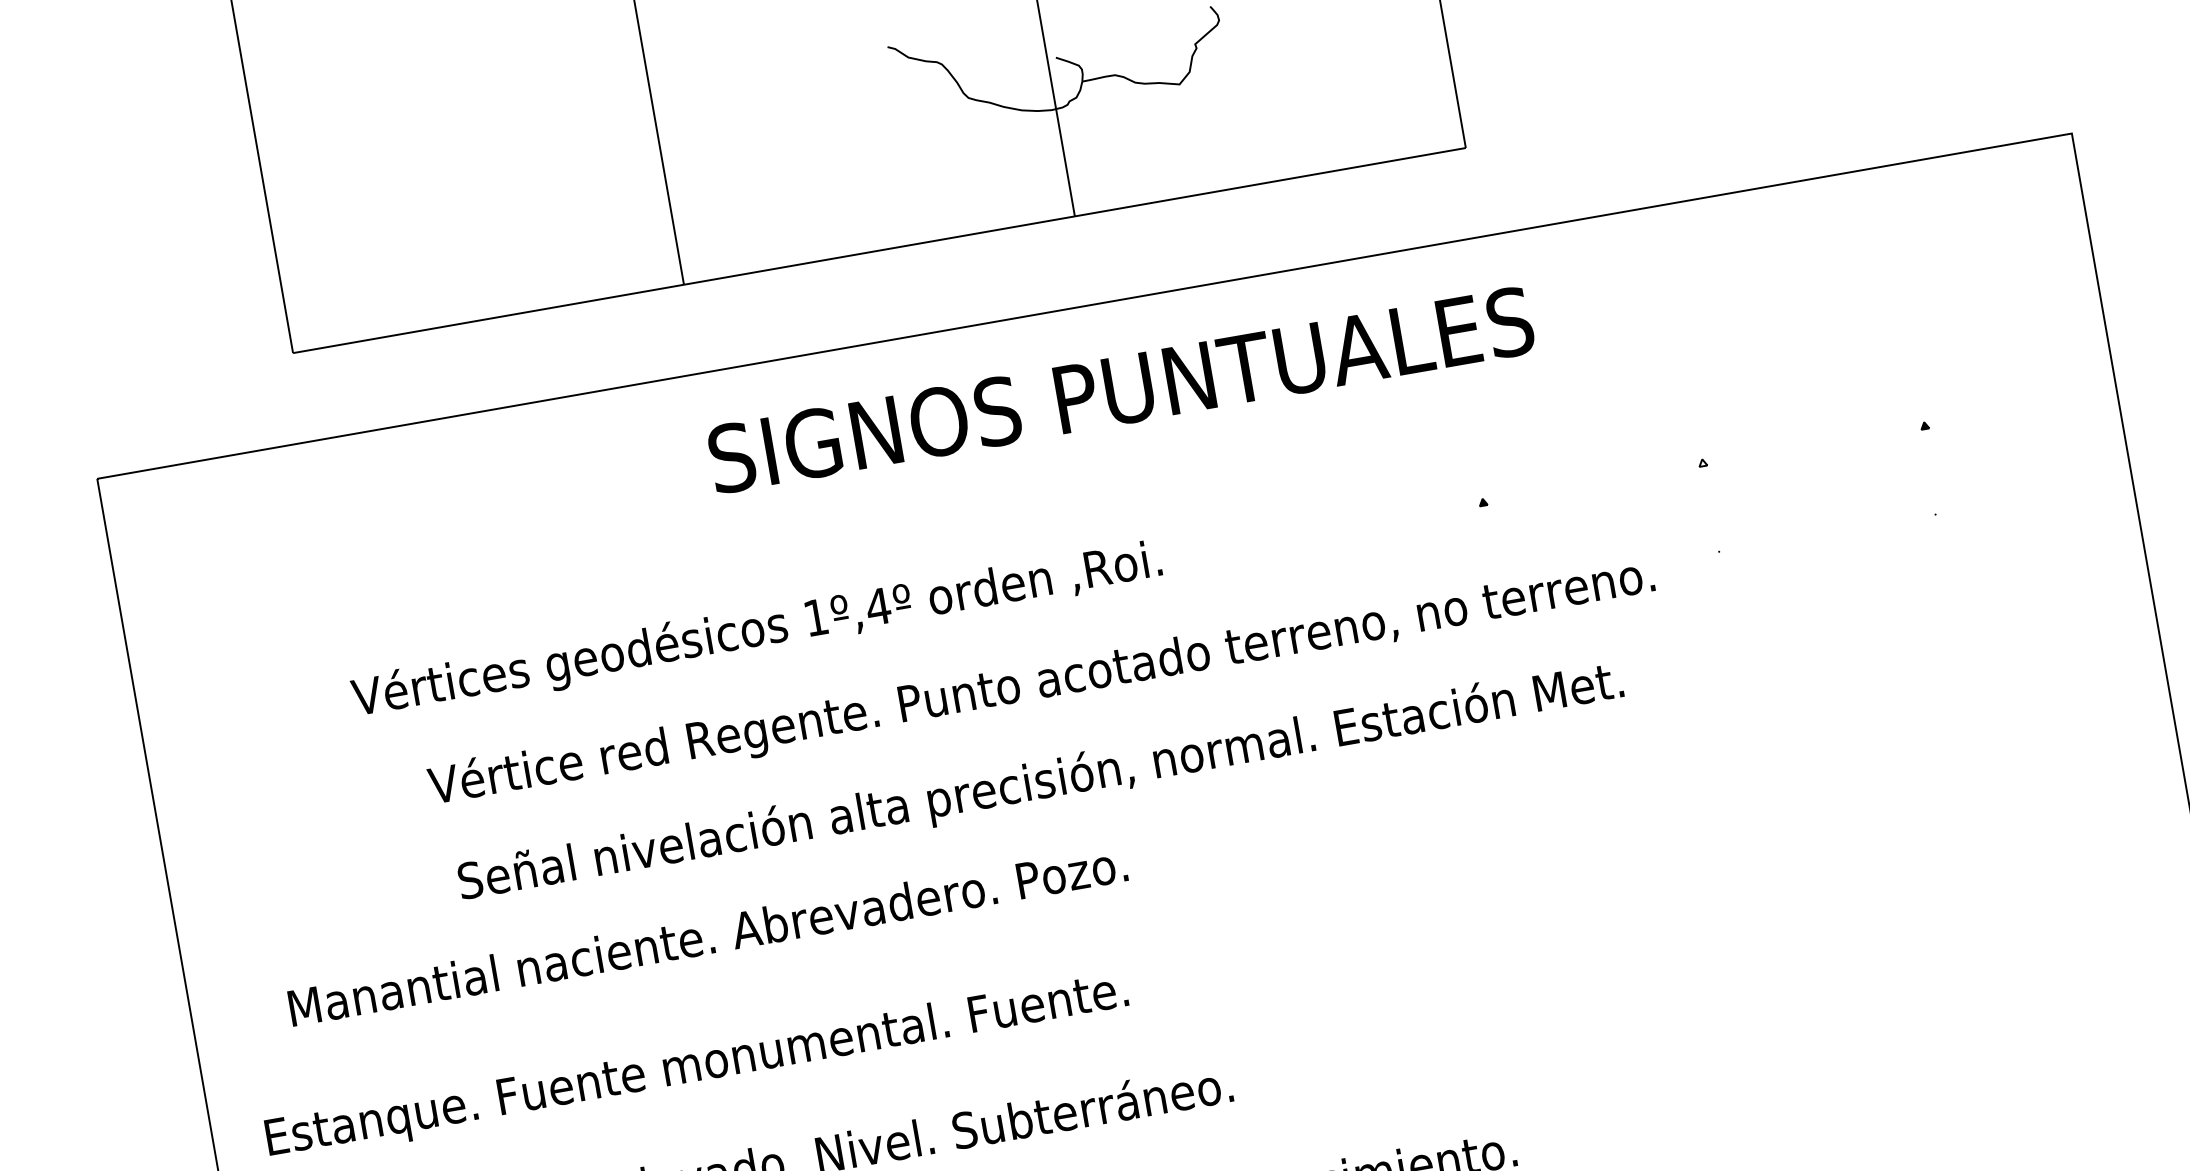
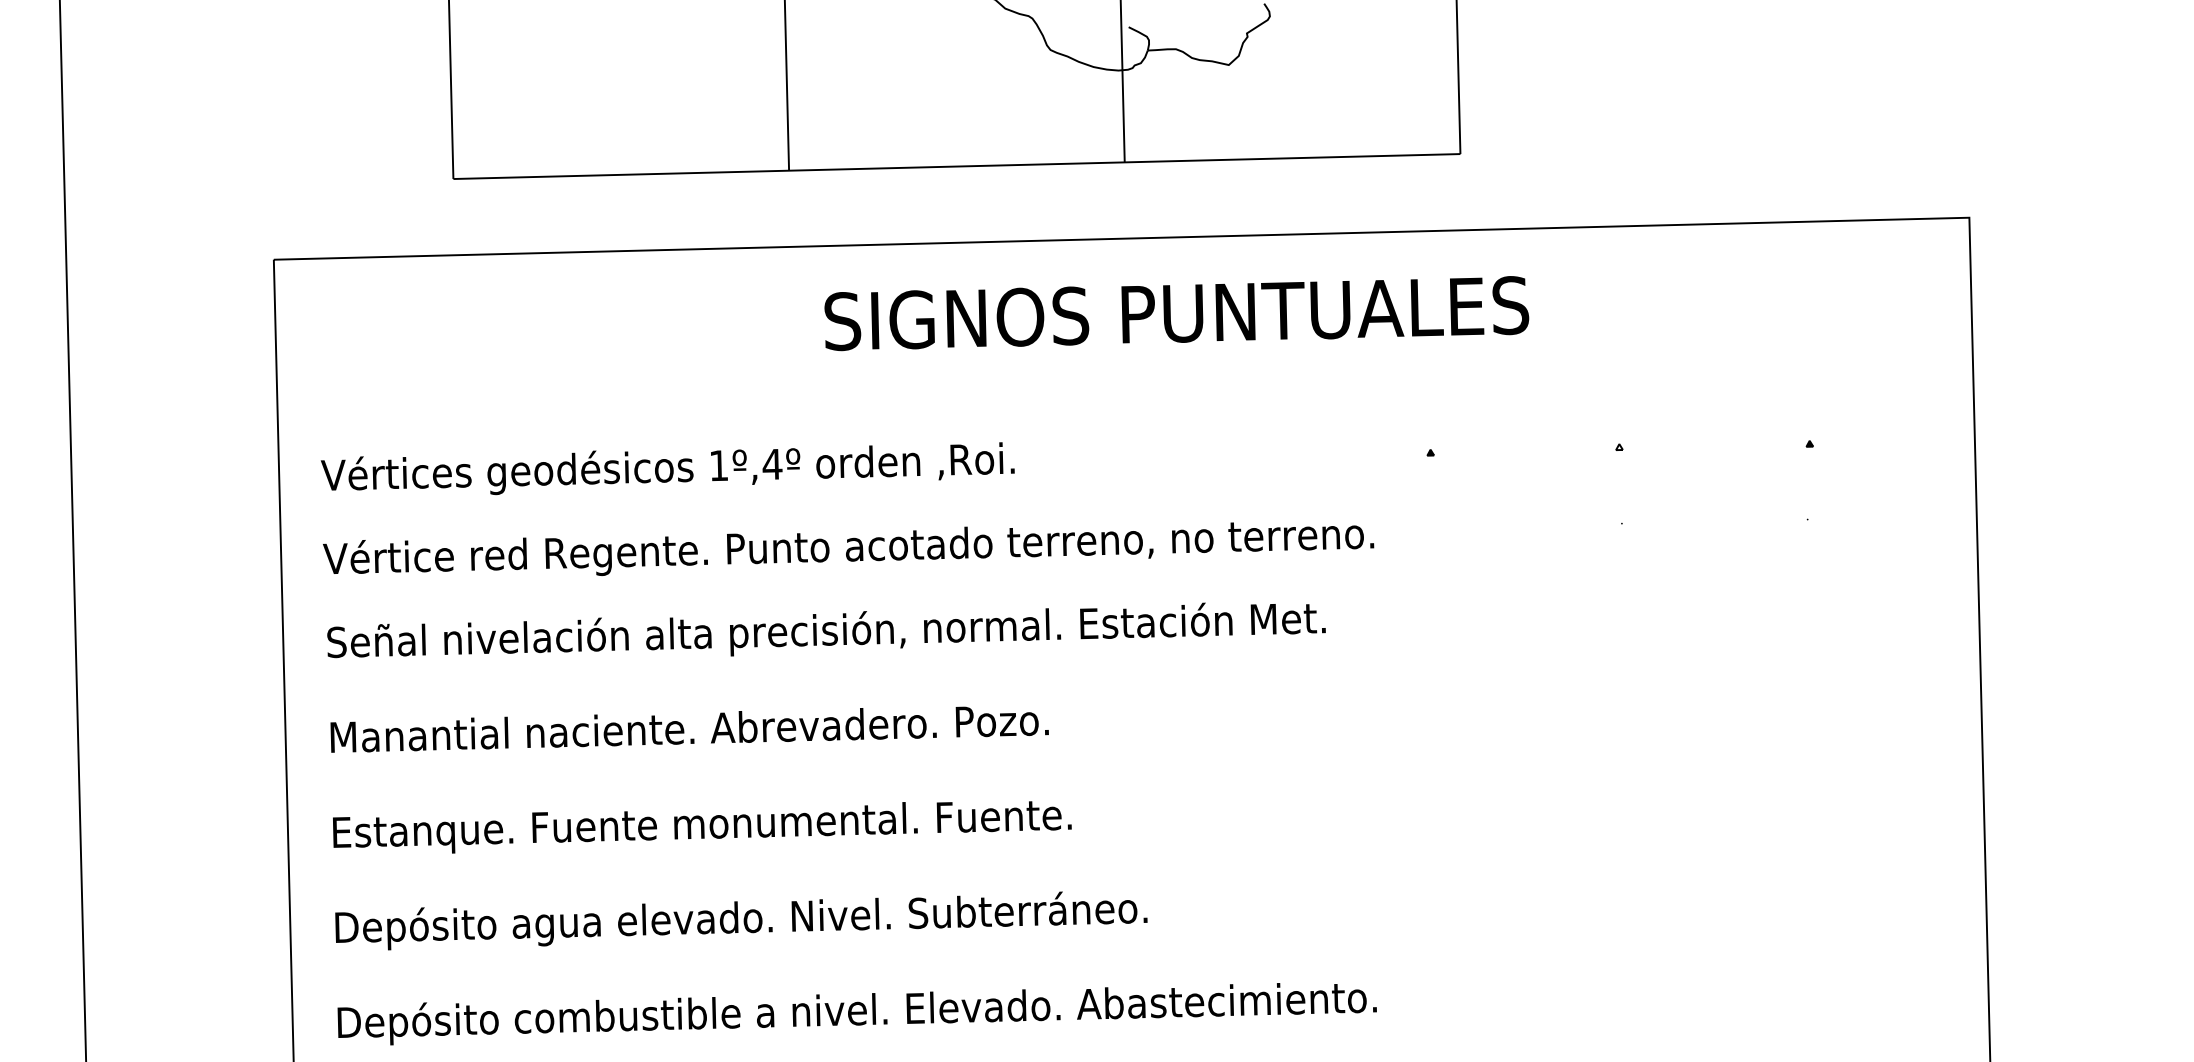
text: (1120, 390) -> (1176, 313), moved
text: (756, 629) -> (667, 468), moved
text: (1041, 682) -> (848, 548), moved
text: (1040, 780) -> (826, 630), moved
text: (707, 937) -> (689, 729), moved

